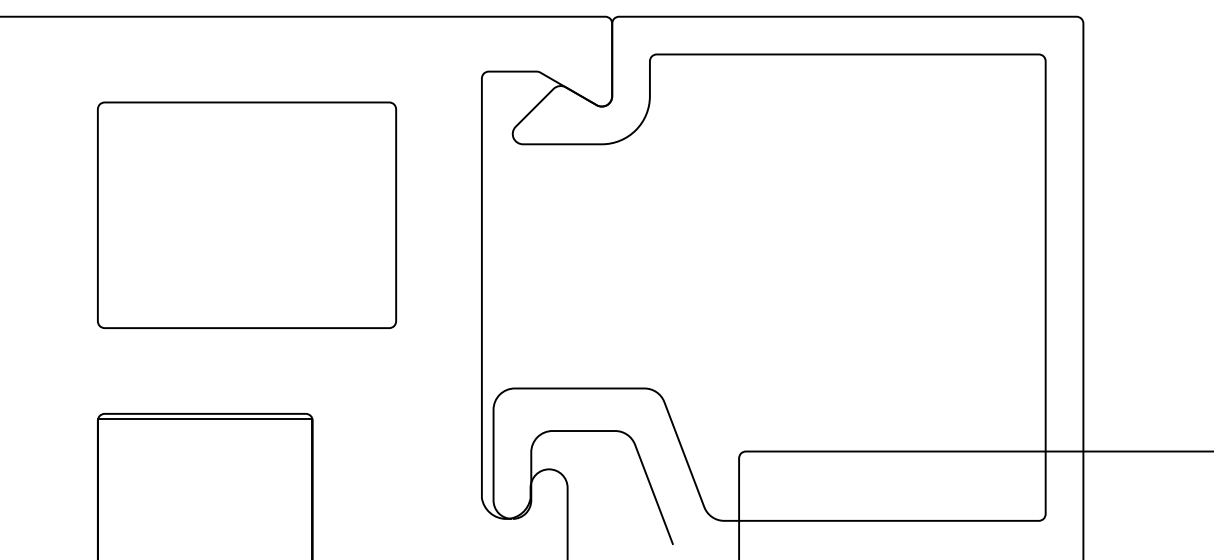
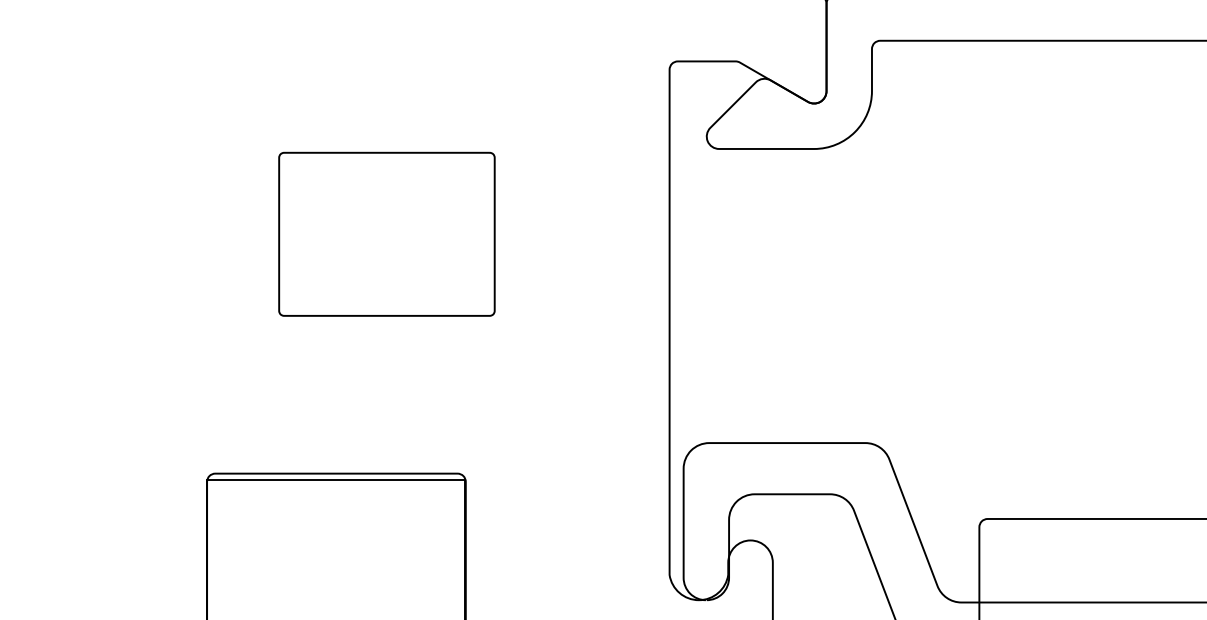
part: (247, 214) -> (387, 233), size x0.6

